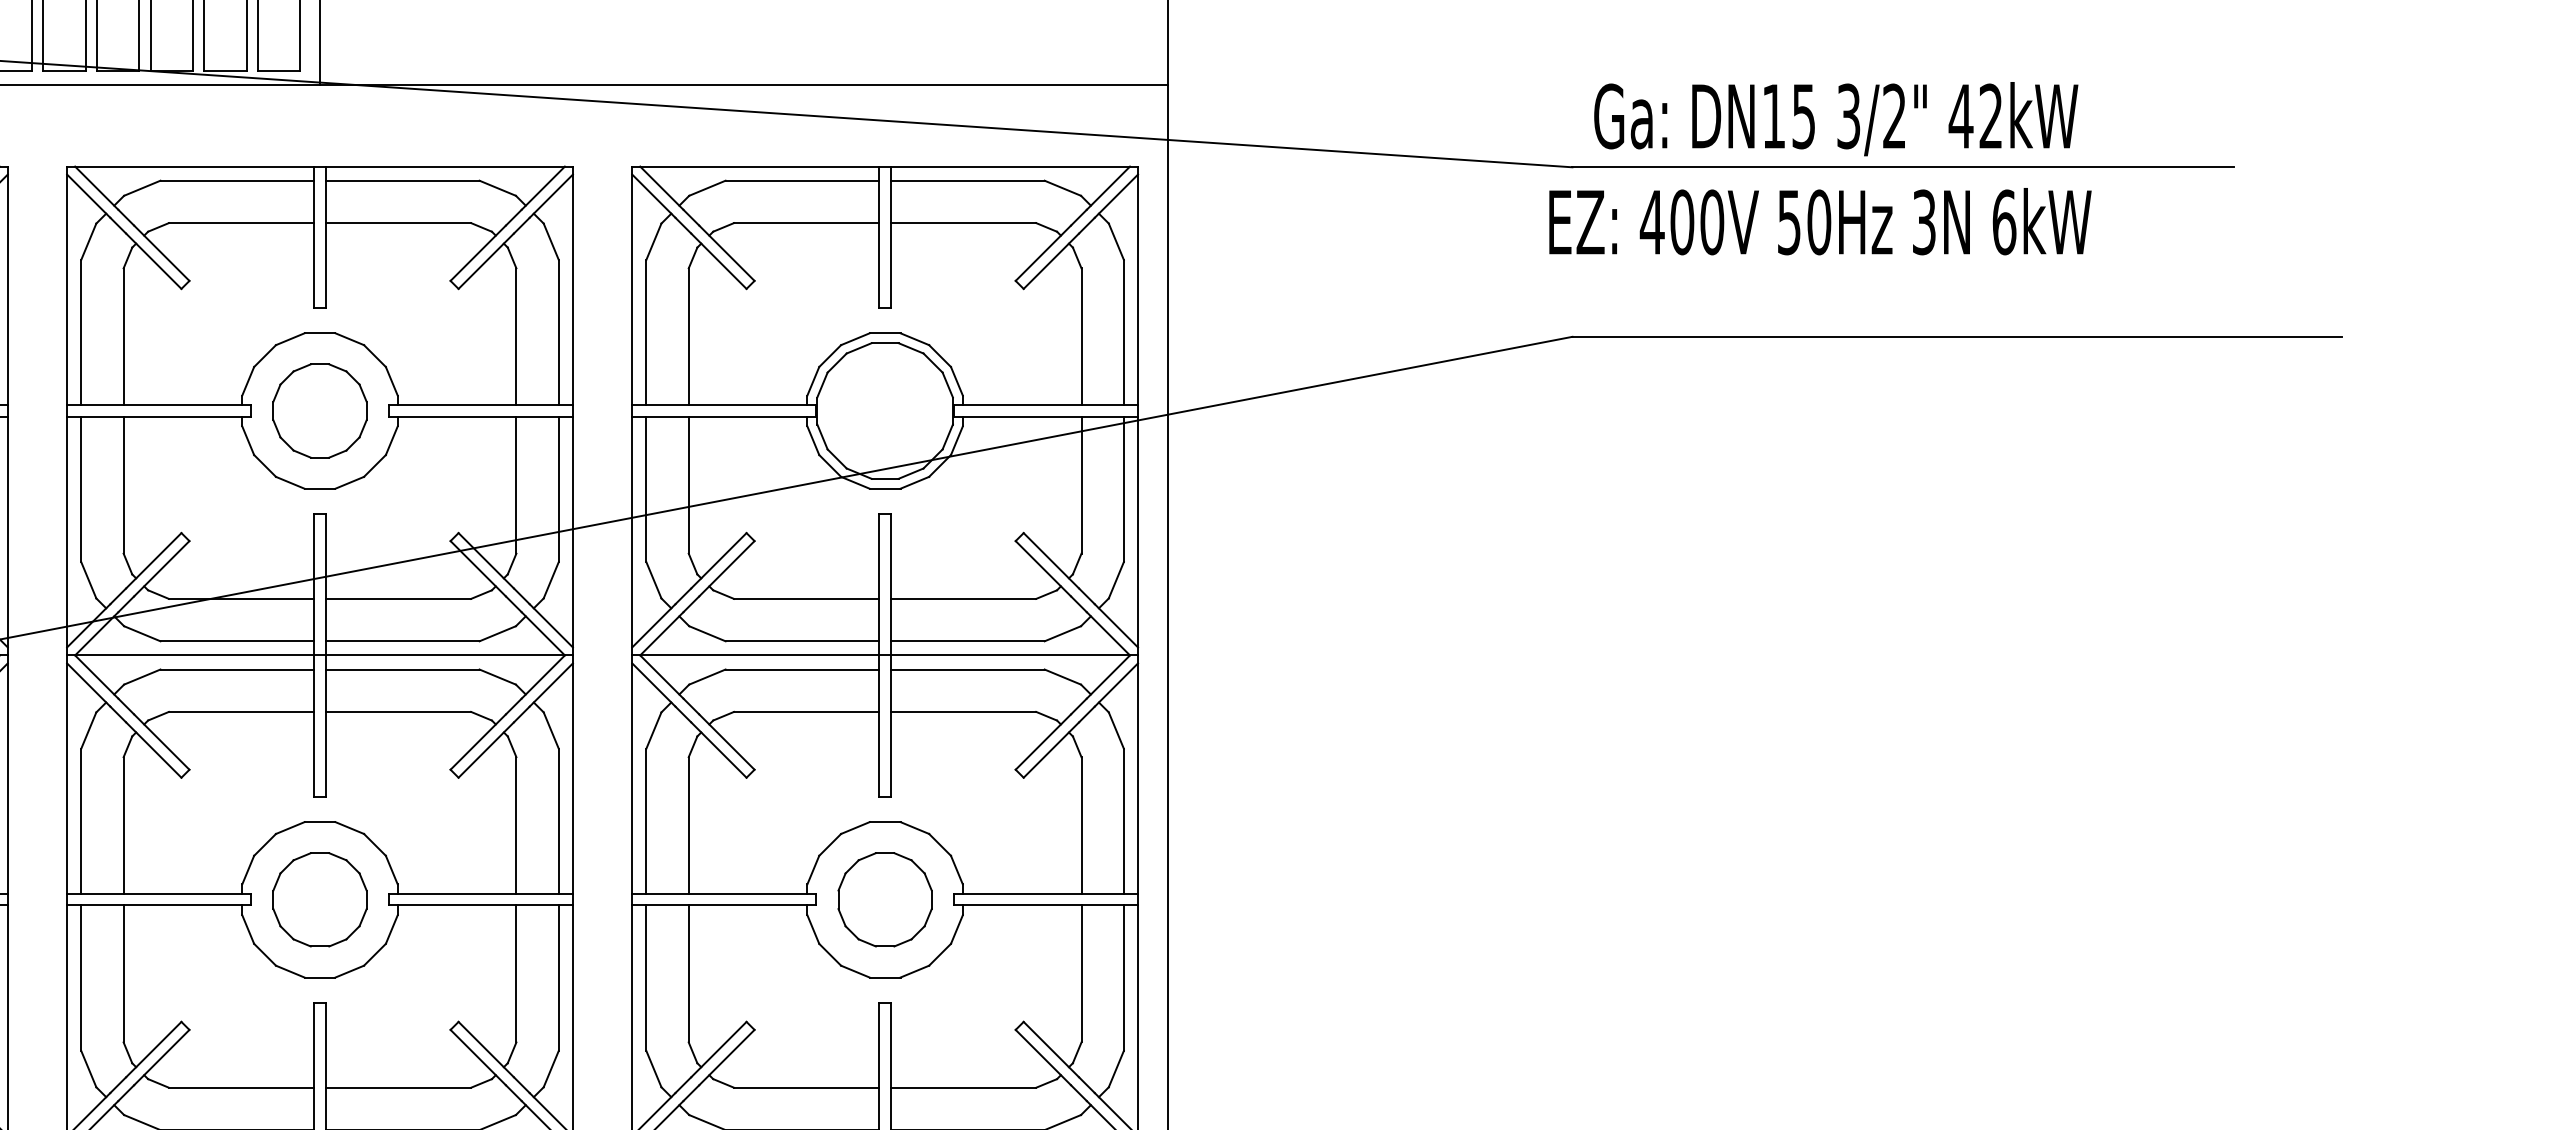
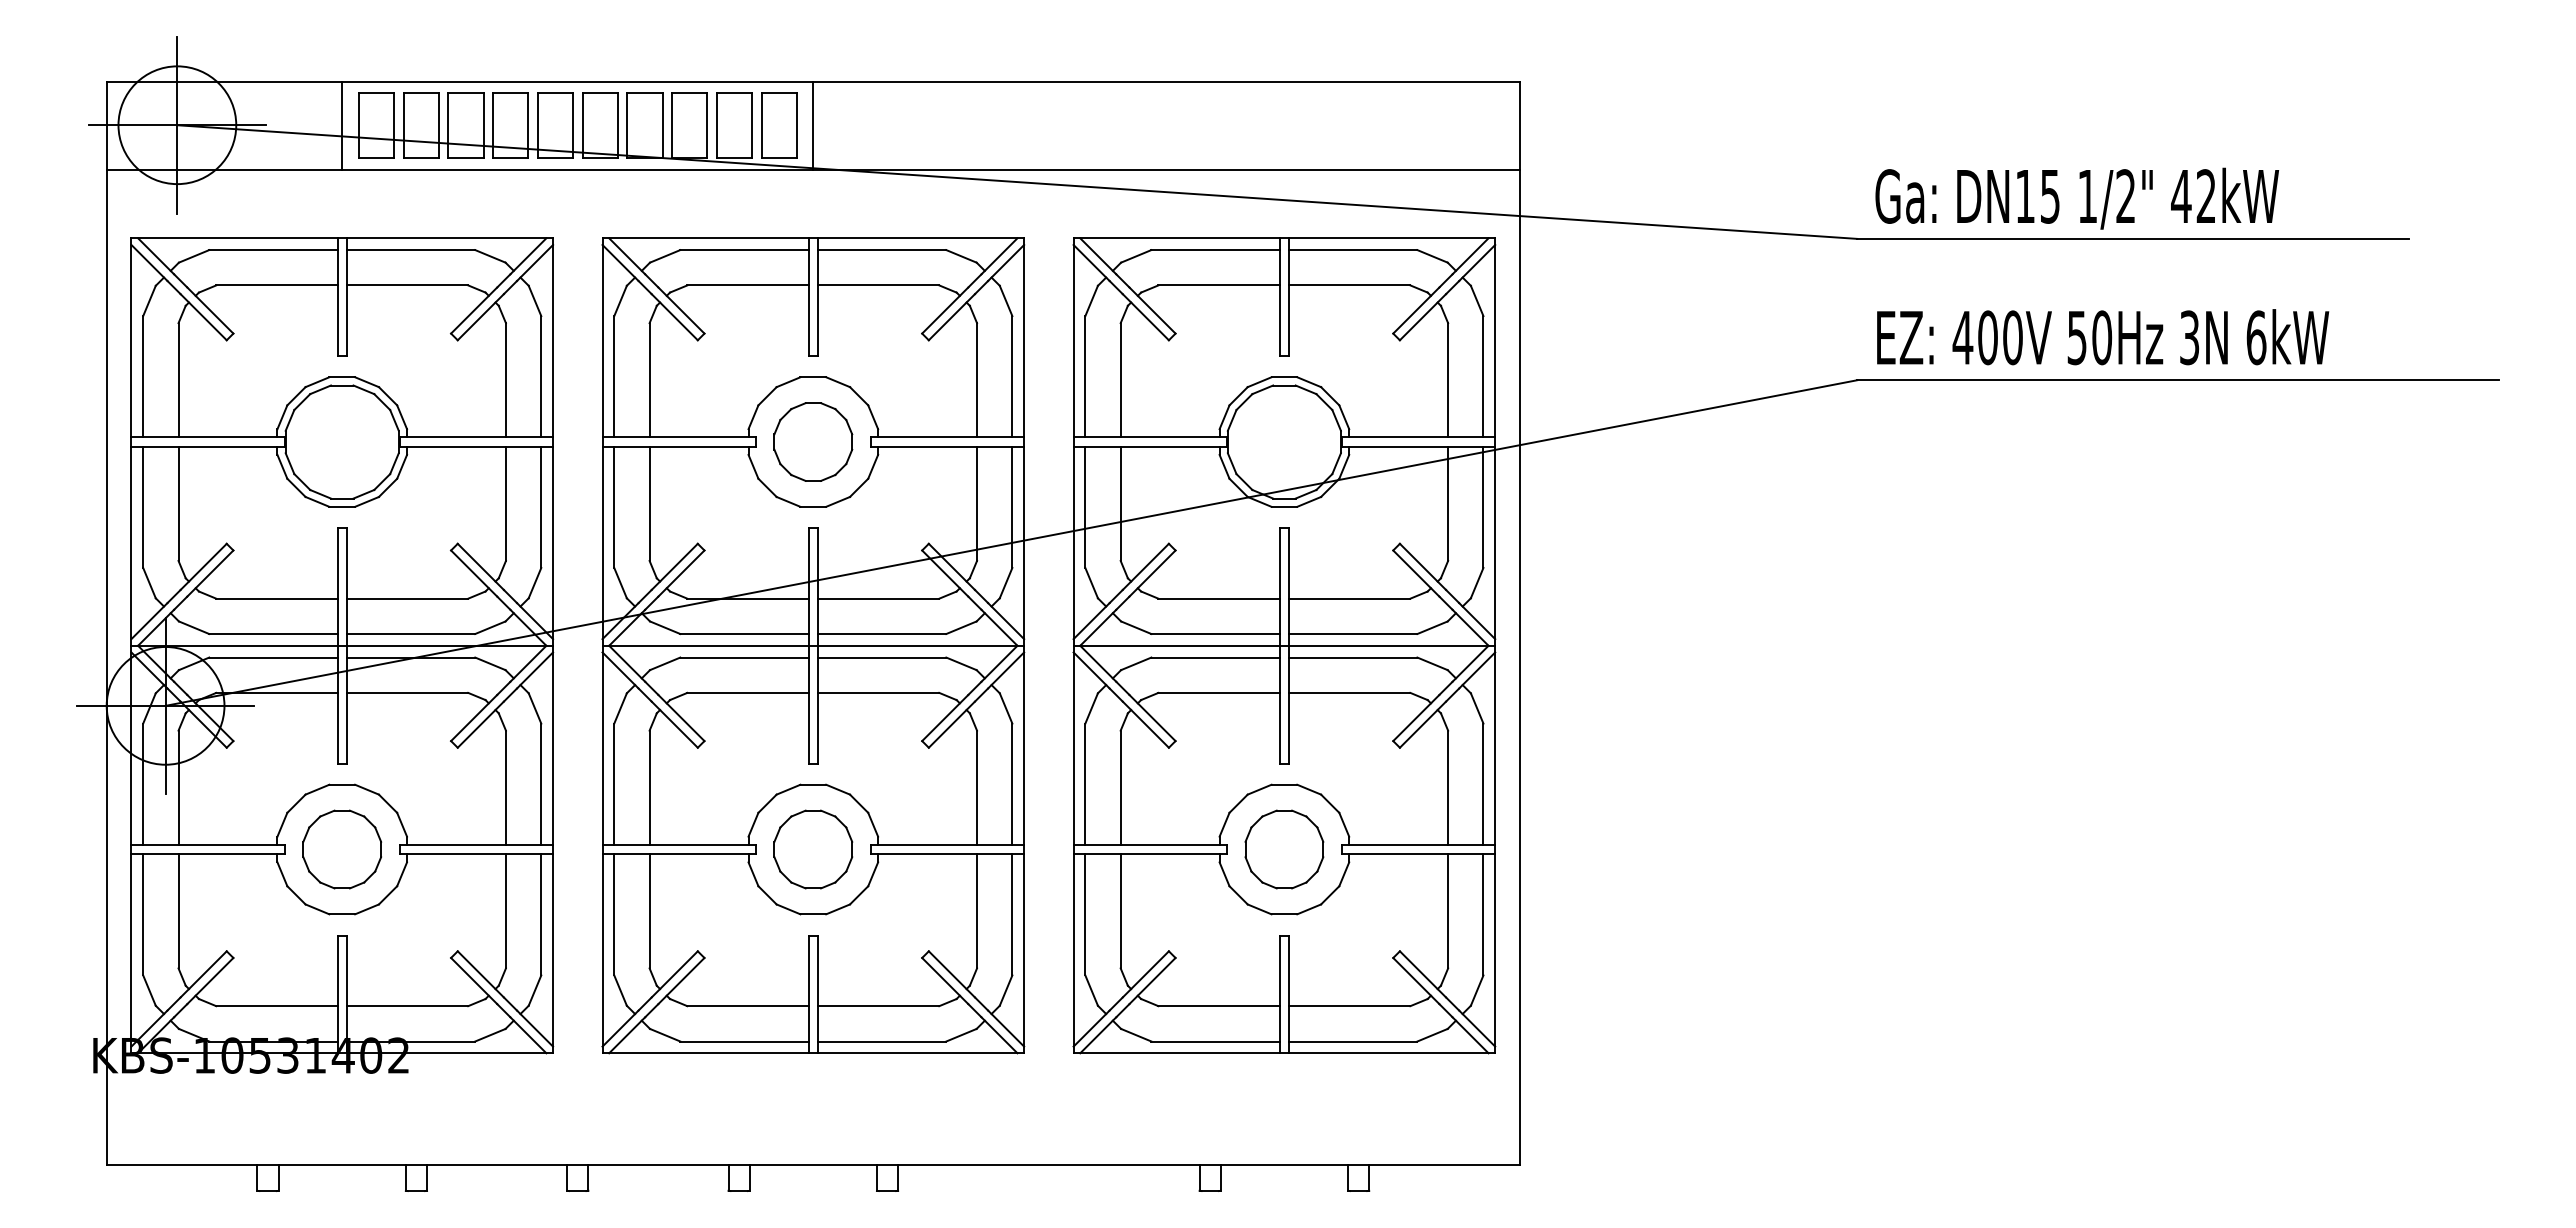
text: (1848, 116) -> (2087, 196), 3/2" -> 1/2"
text: (1820, 222) -> (2103, 337), moved

